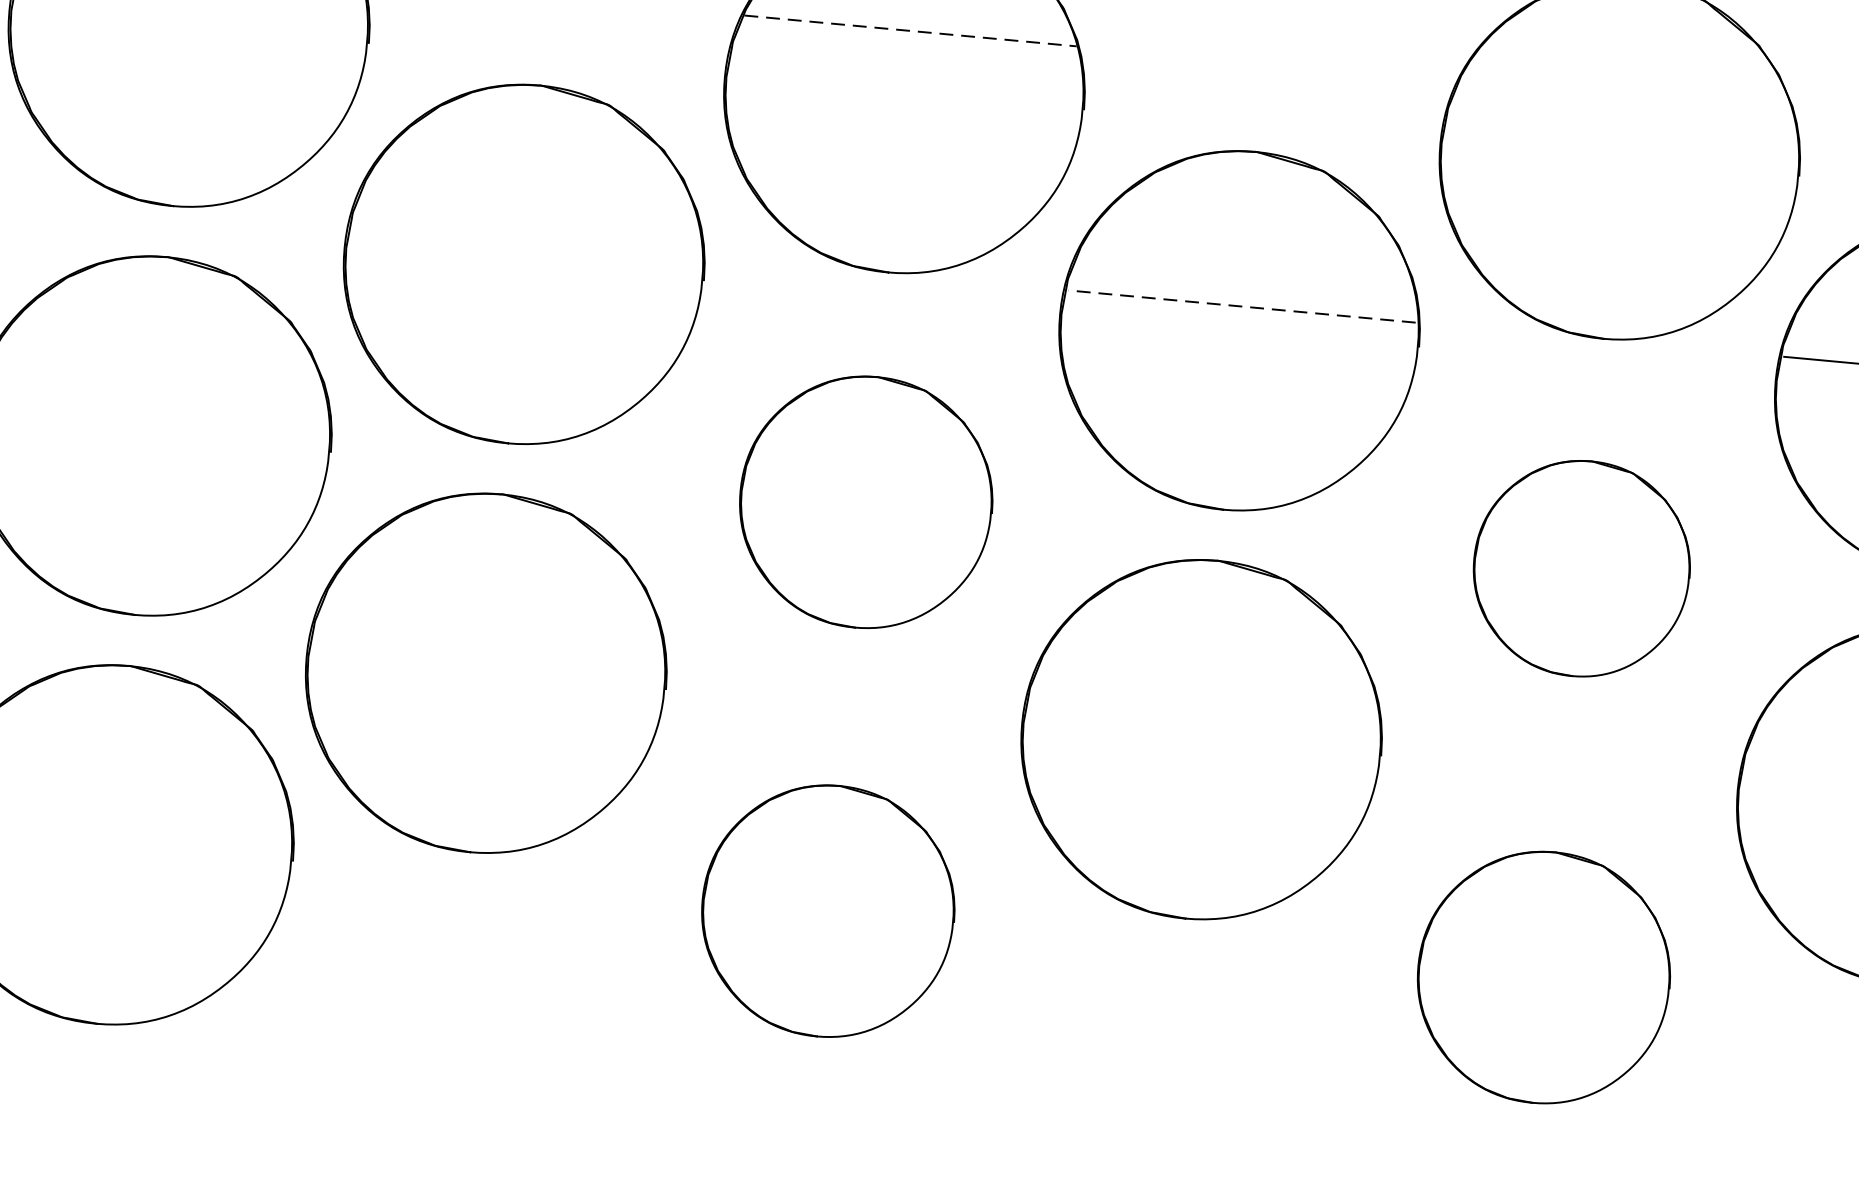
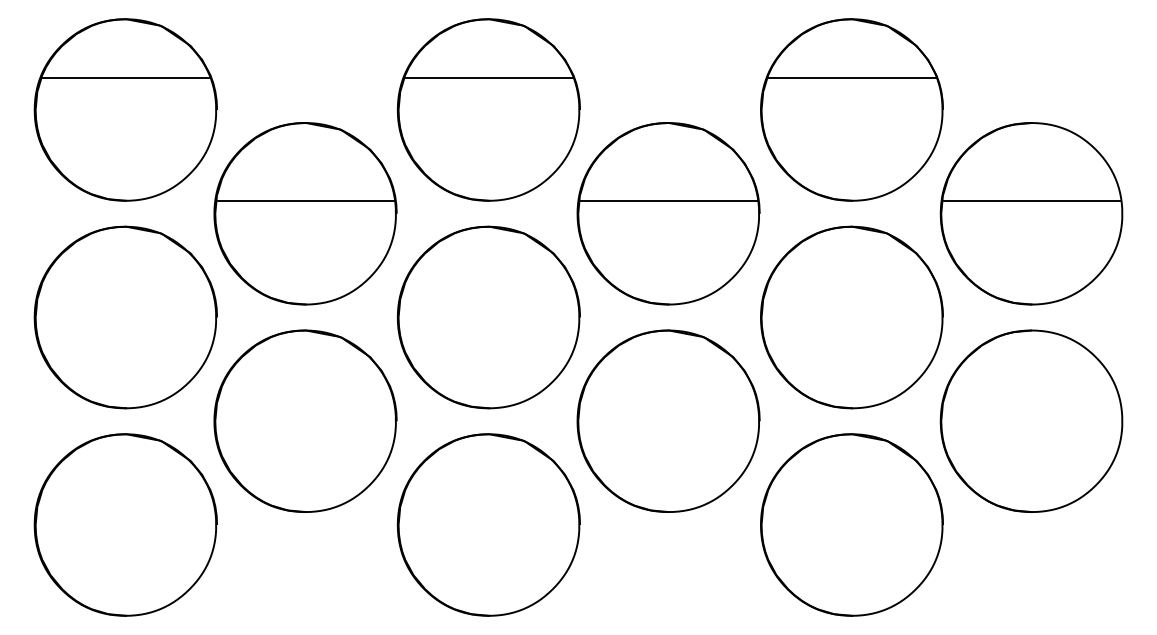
line: (911, 31) -> (489, 78), dashed -> solid
line: (1624, 97) -> (851, 78), added
line: (526, 240) -> (305, 201), added
line: (1241, 306) -> (668, 201), dashed -> solid
part: (865, 502) -> (488, 317), size x1.43
part: (1580, 568) -> (851, 317), size x1.67
part: (827, 910) -> (488, 524), size x1.43
part: (1543, 976) -> (851, 524), size x1.43

